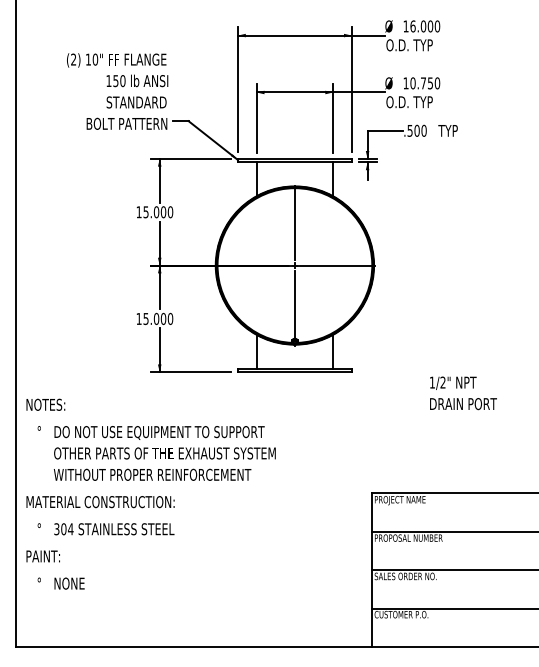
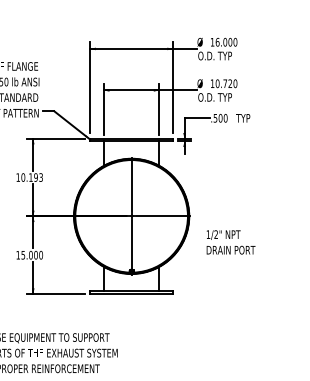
text: (430, 83) -> (230, 83), 10.750 -> 10.720
text: (158, 212) -> (32, 177), 15.000 -> 10.193
text: (463, 393) -> (231, 242), moved

